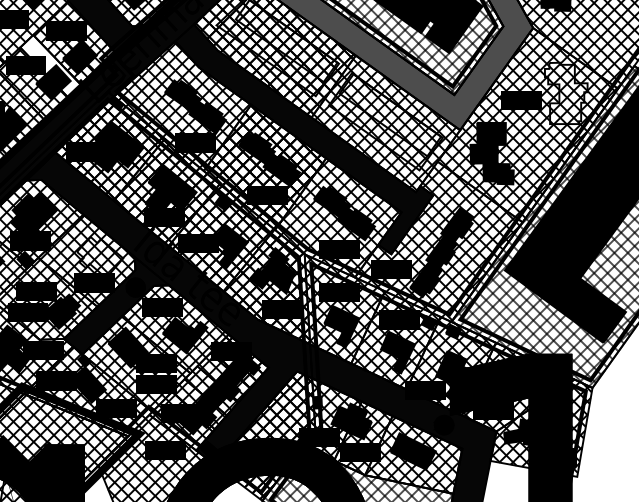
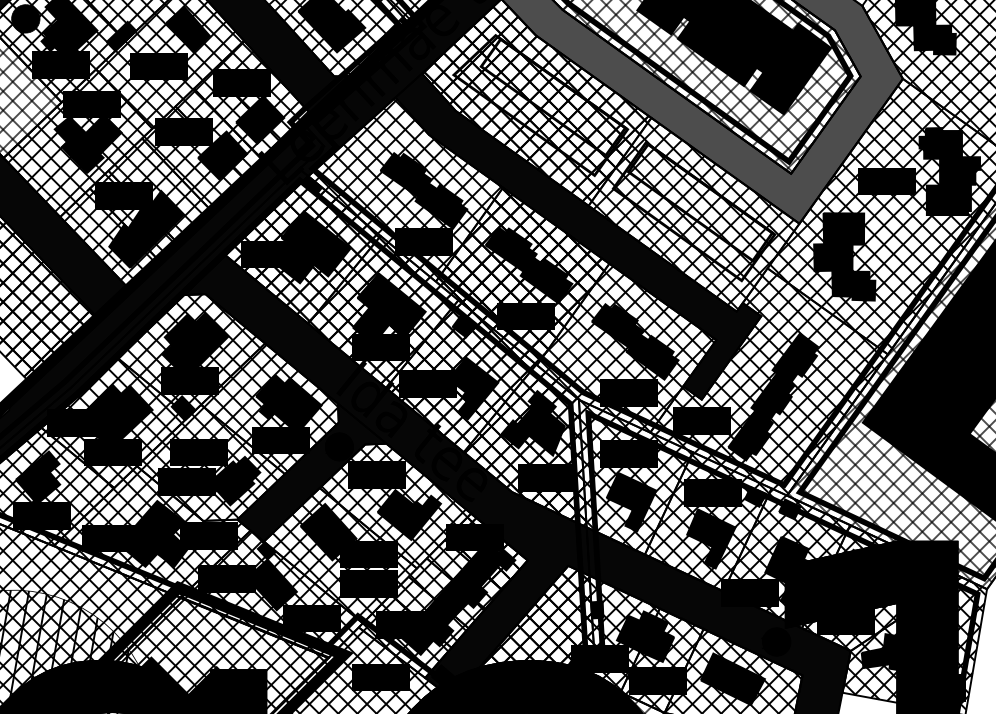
hatch: (51, 65) -> (219, 132), added
fill: (566, 93) -> (949, 171), added
fill: (99, 257) -> (288, 404), added

